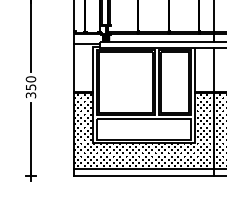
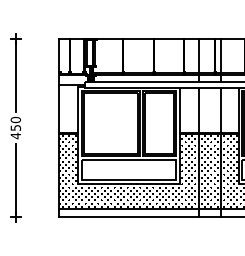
text: (30, 94) -> (15, 135), 350 -> 450

